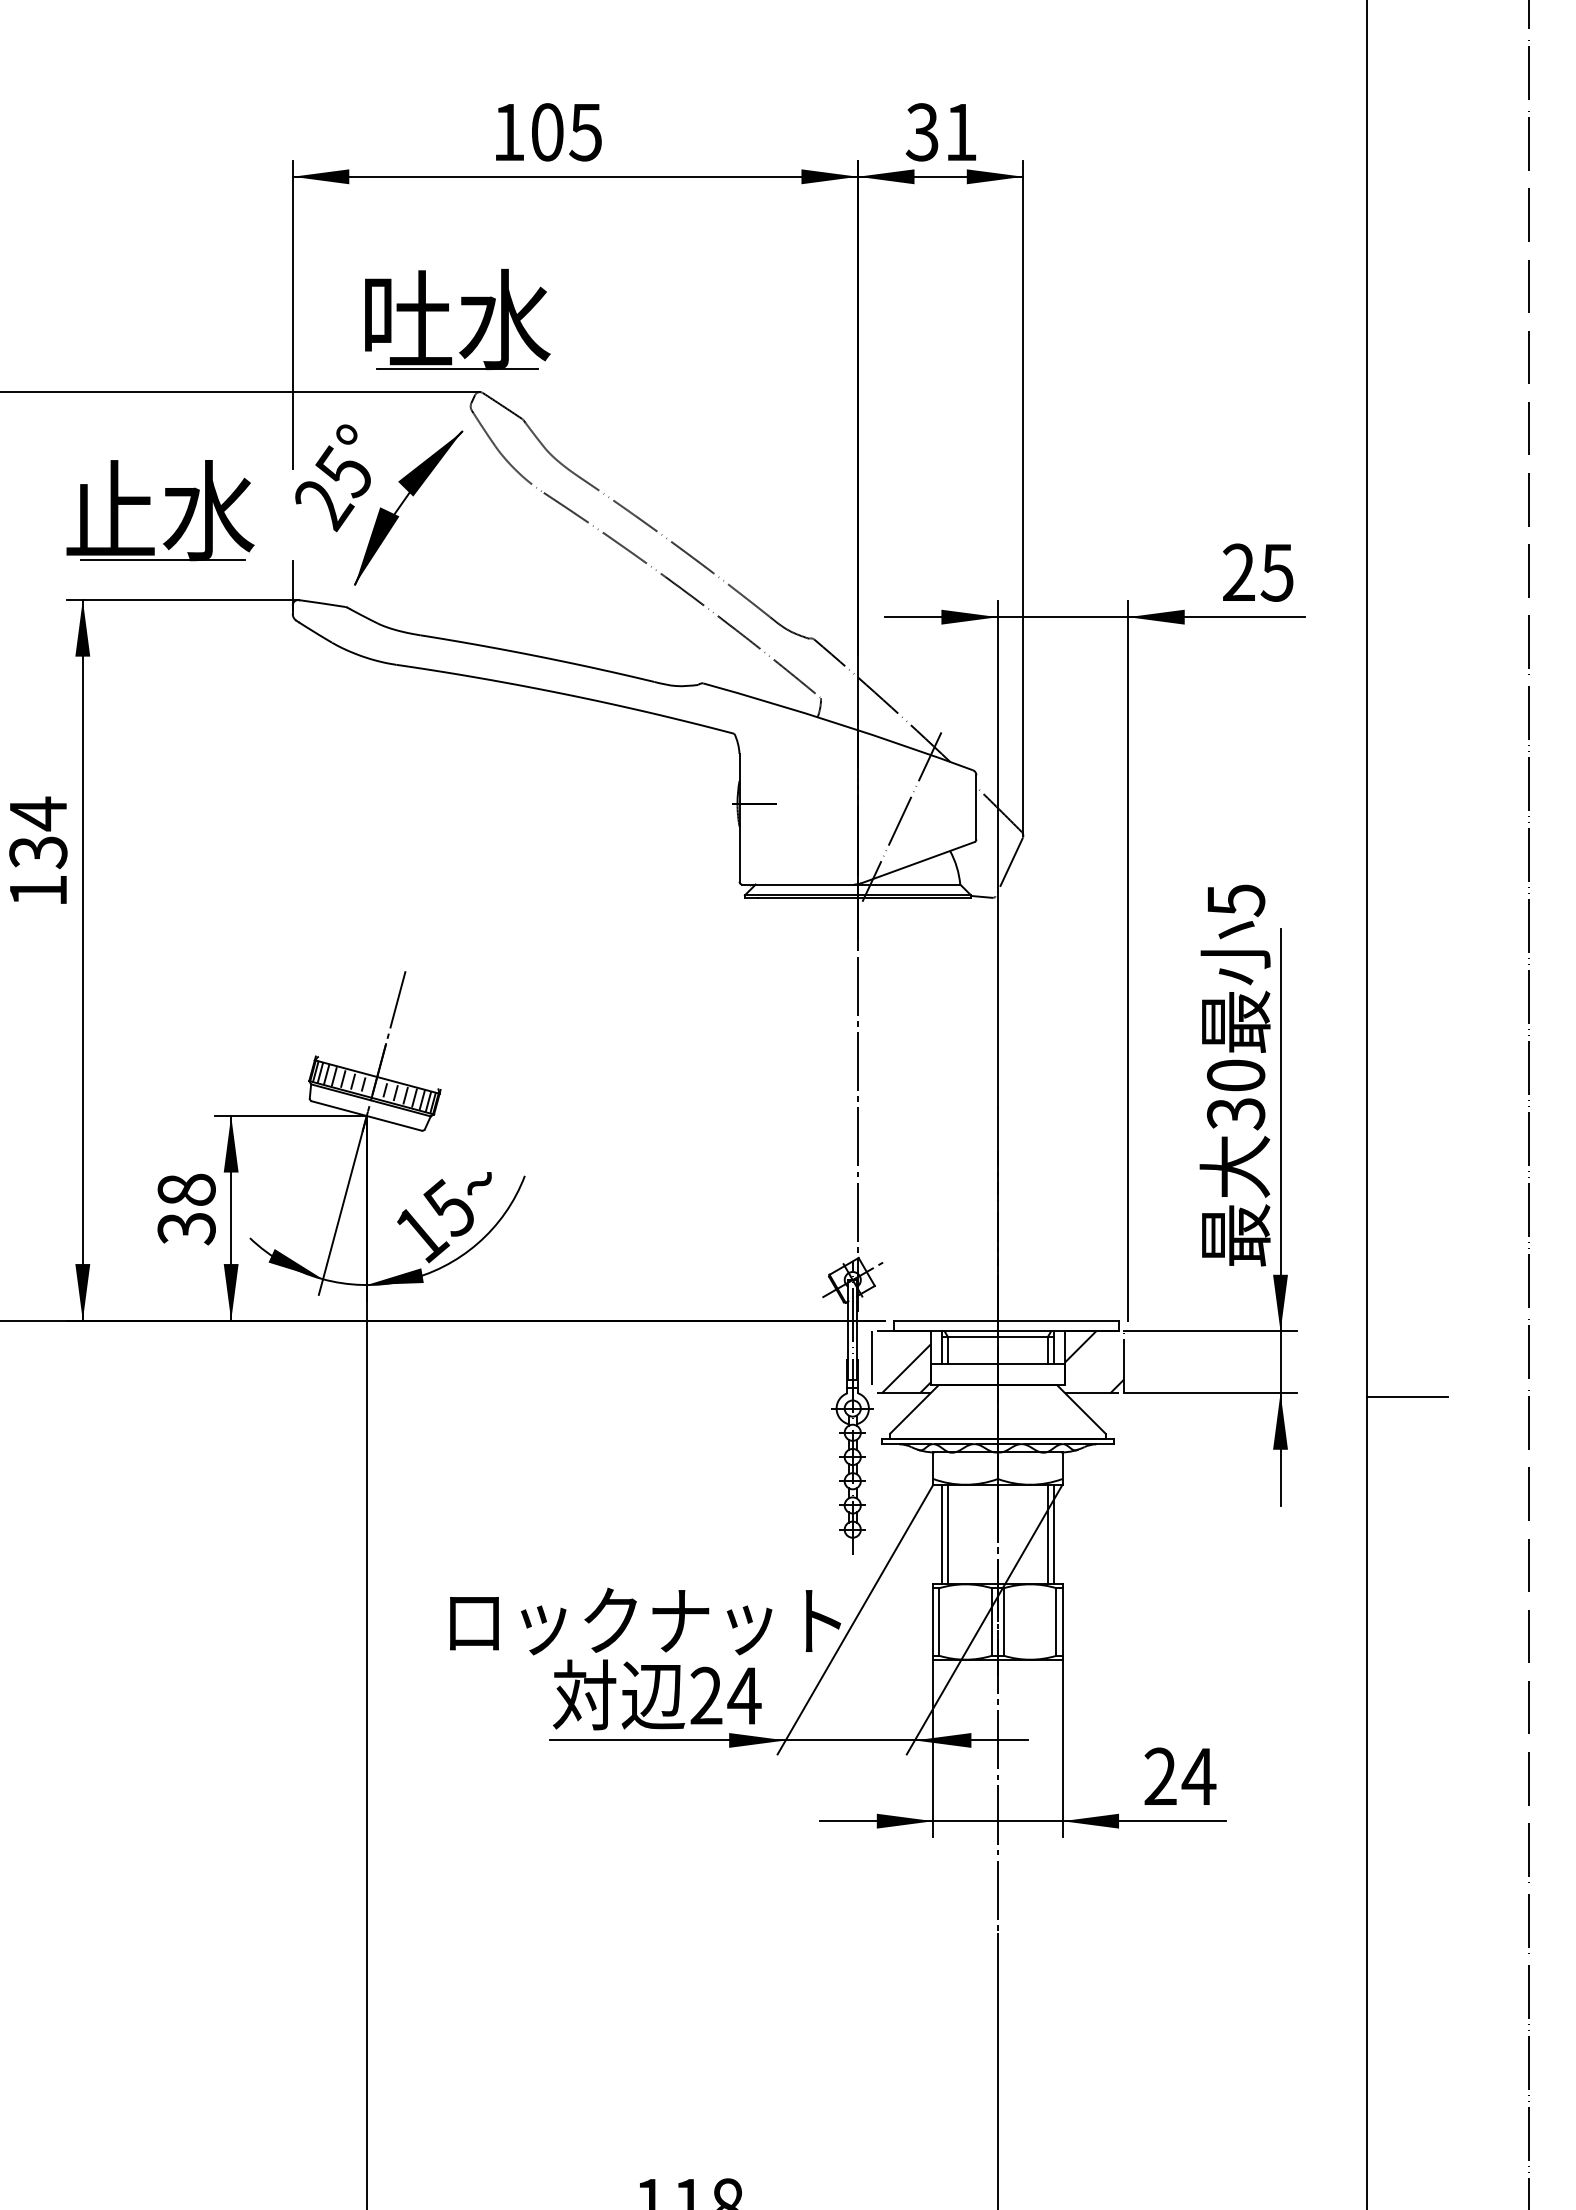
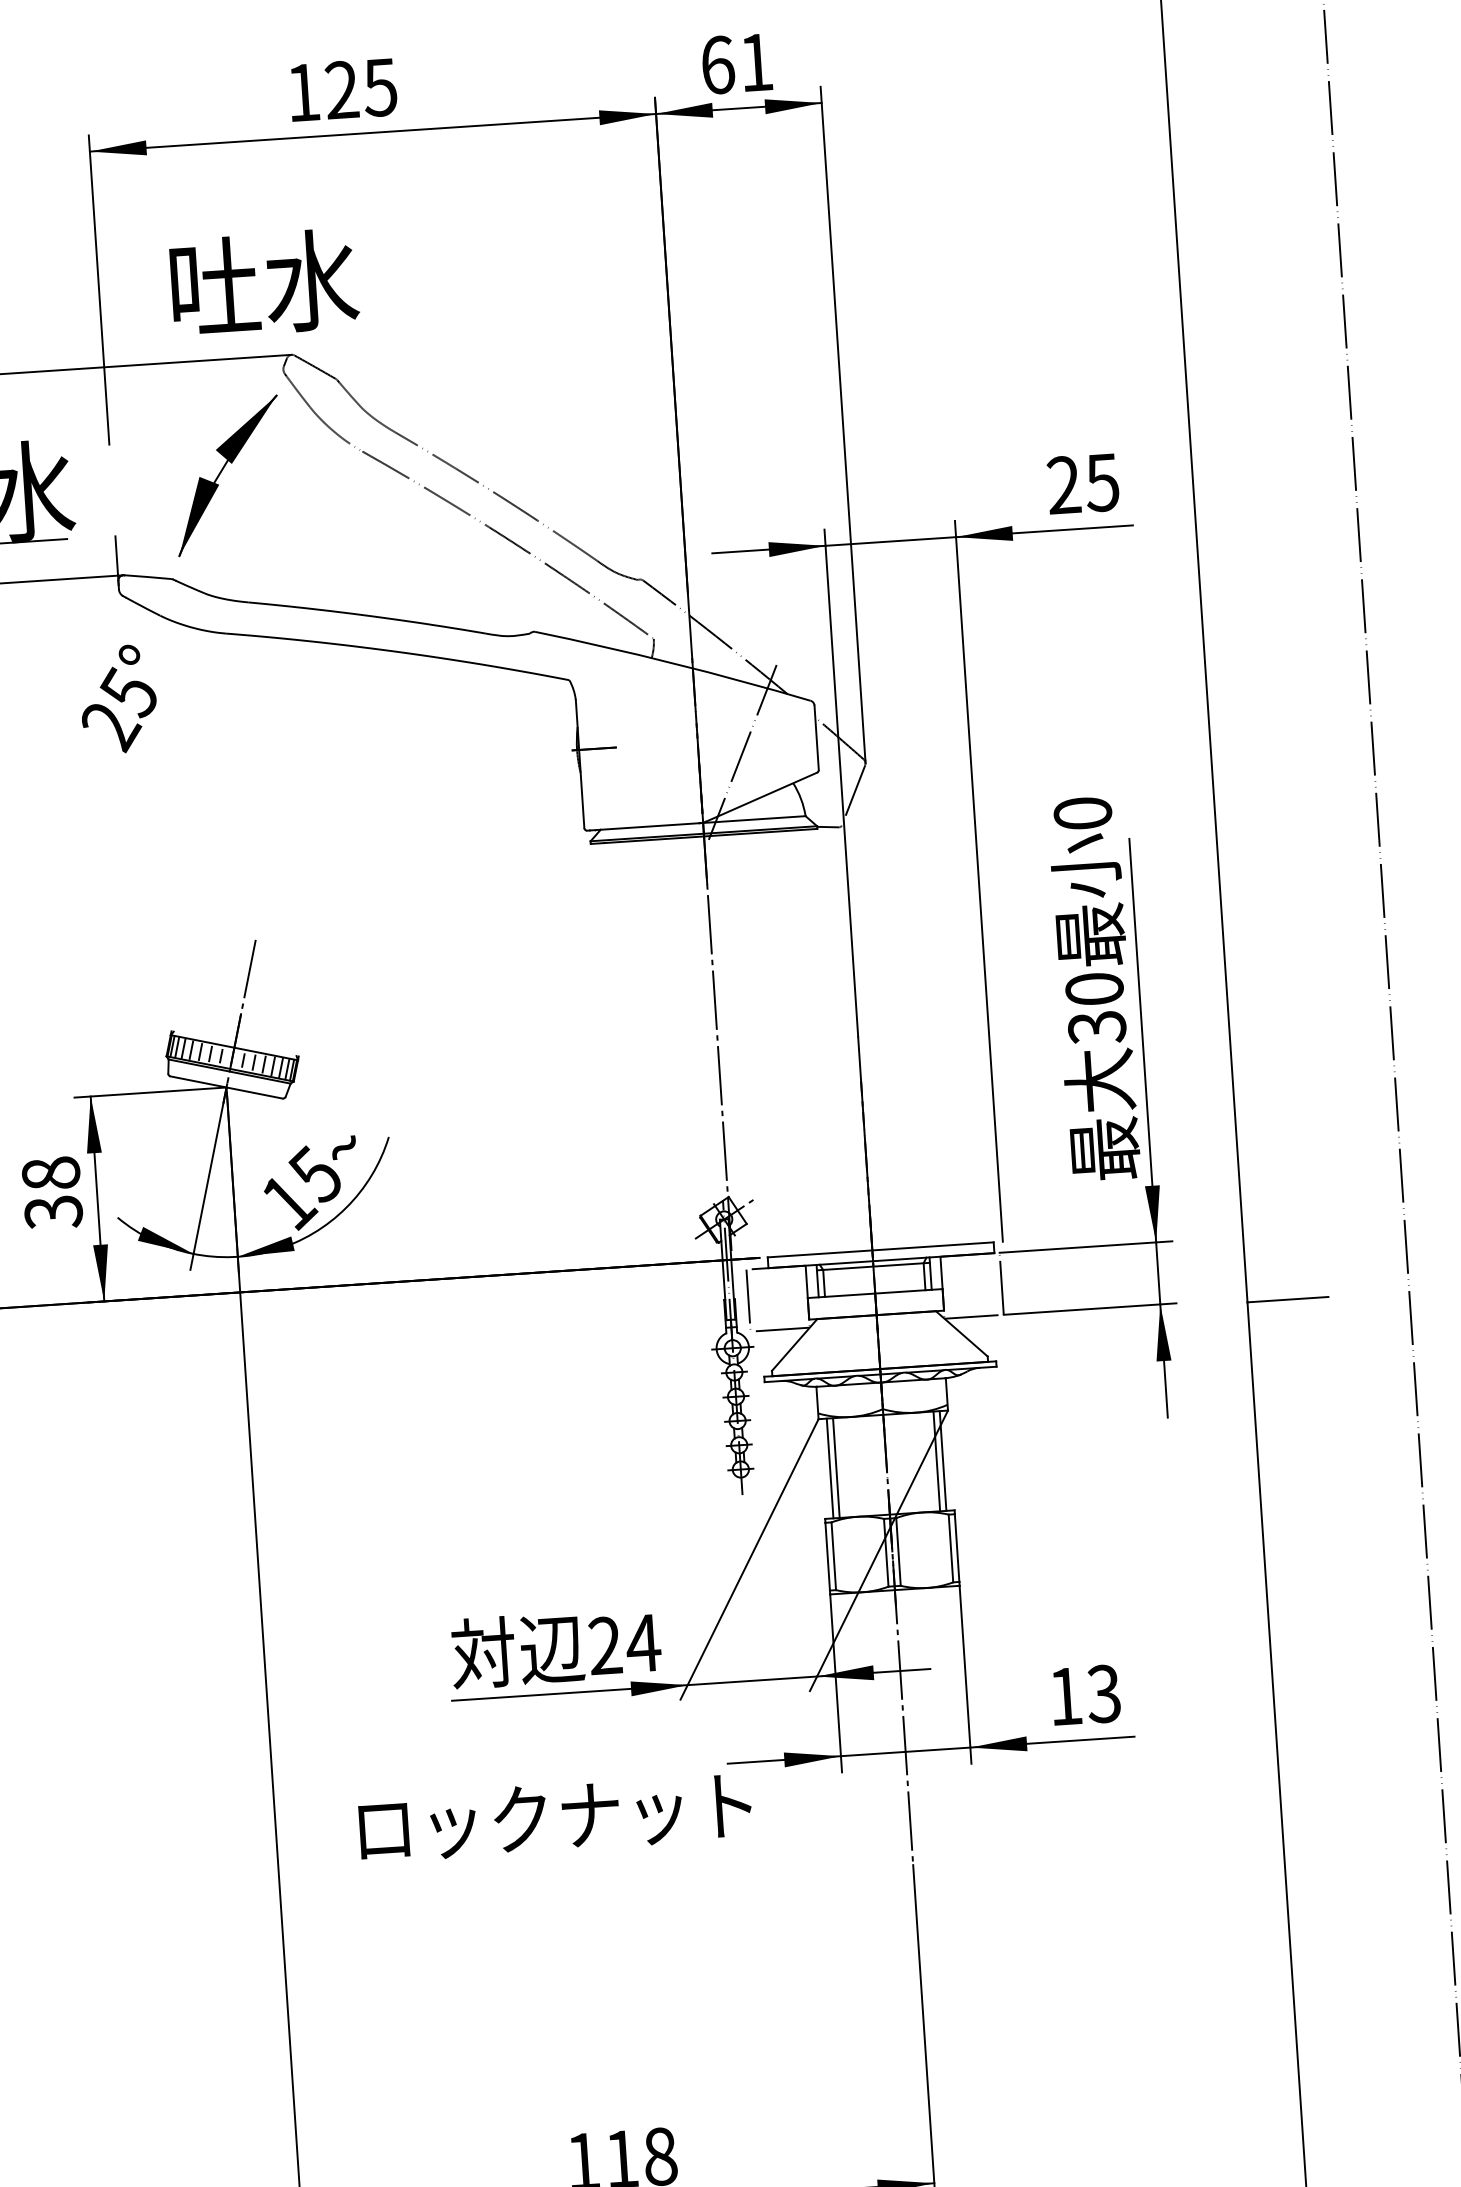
text: (547, 132) -> (342, 90), 105 -> 125
text: (922, 132) -> (717, 65), 31 -> 61
line: (457, 369) -> (267, 333), removed
text: (332, 478) -> (117, 699), moved
text: (1236, 900) -> (1083, 813), 5 -> 0
hatch: (1094, 1362) -> (971, 1285), removed
hatch: (905, 1368) -> (782, 1304), removed
text: (645, 1621) -> (555, 1817), moved
text: (1180, 1776) -> (1085, 1694), 24 -> 13

